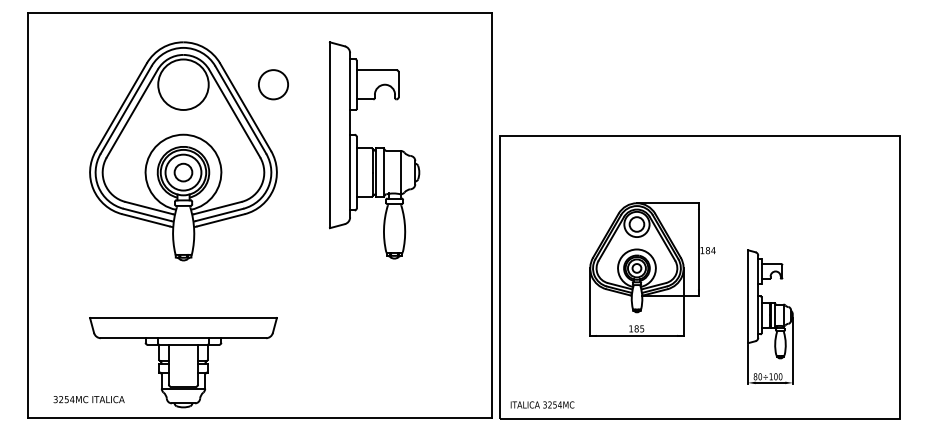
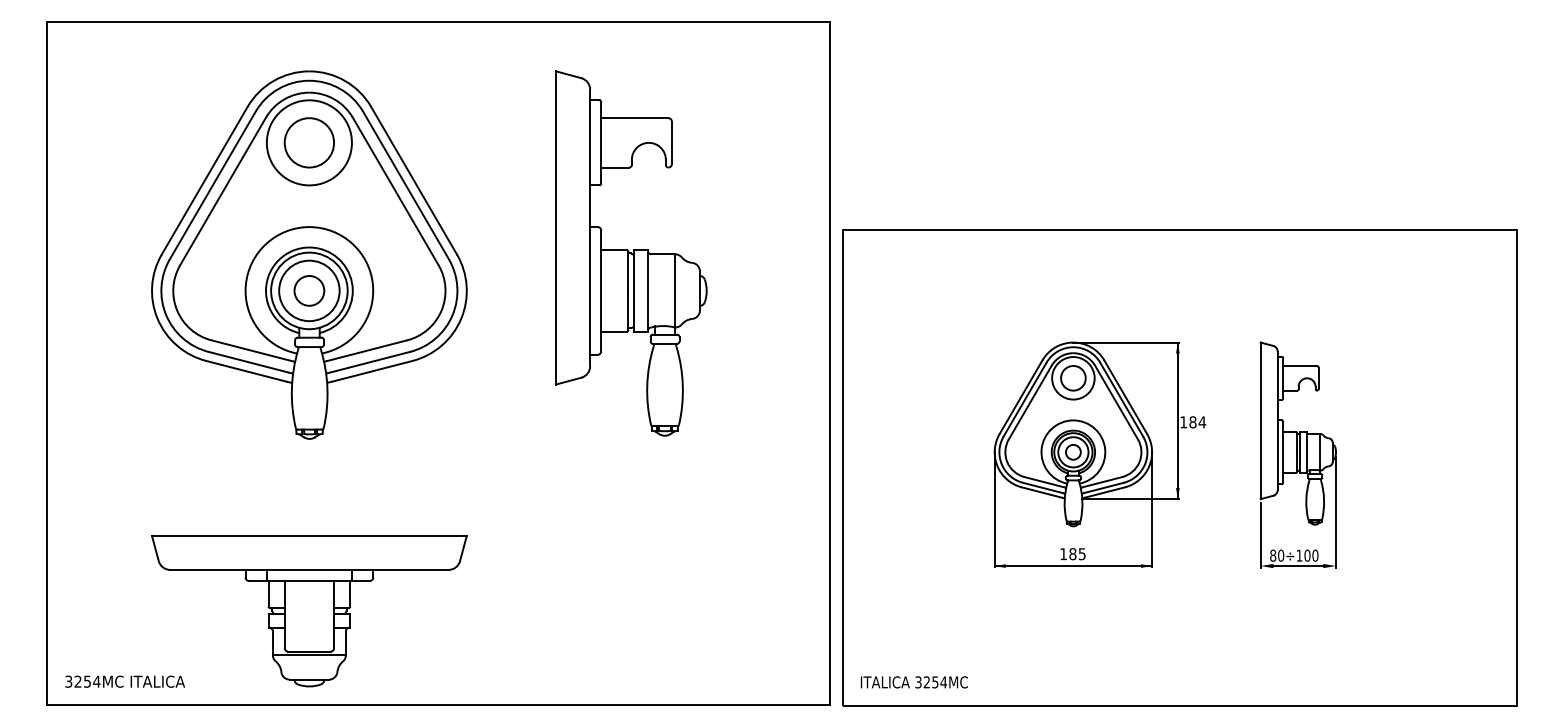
circle: (273, 84) -> (309, 142), moved
part: (770, 316) -> (1298, 454), moved
text: (88, 399) -> (124, 681), moved

